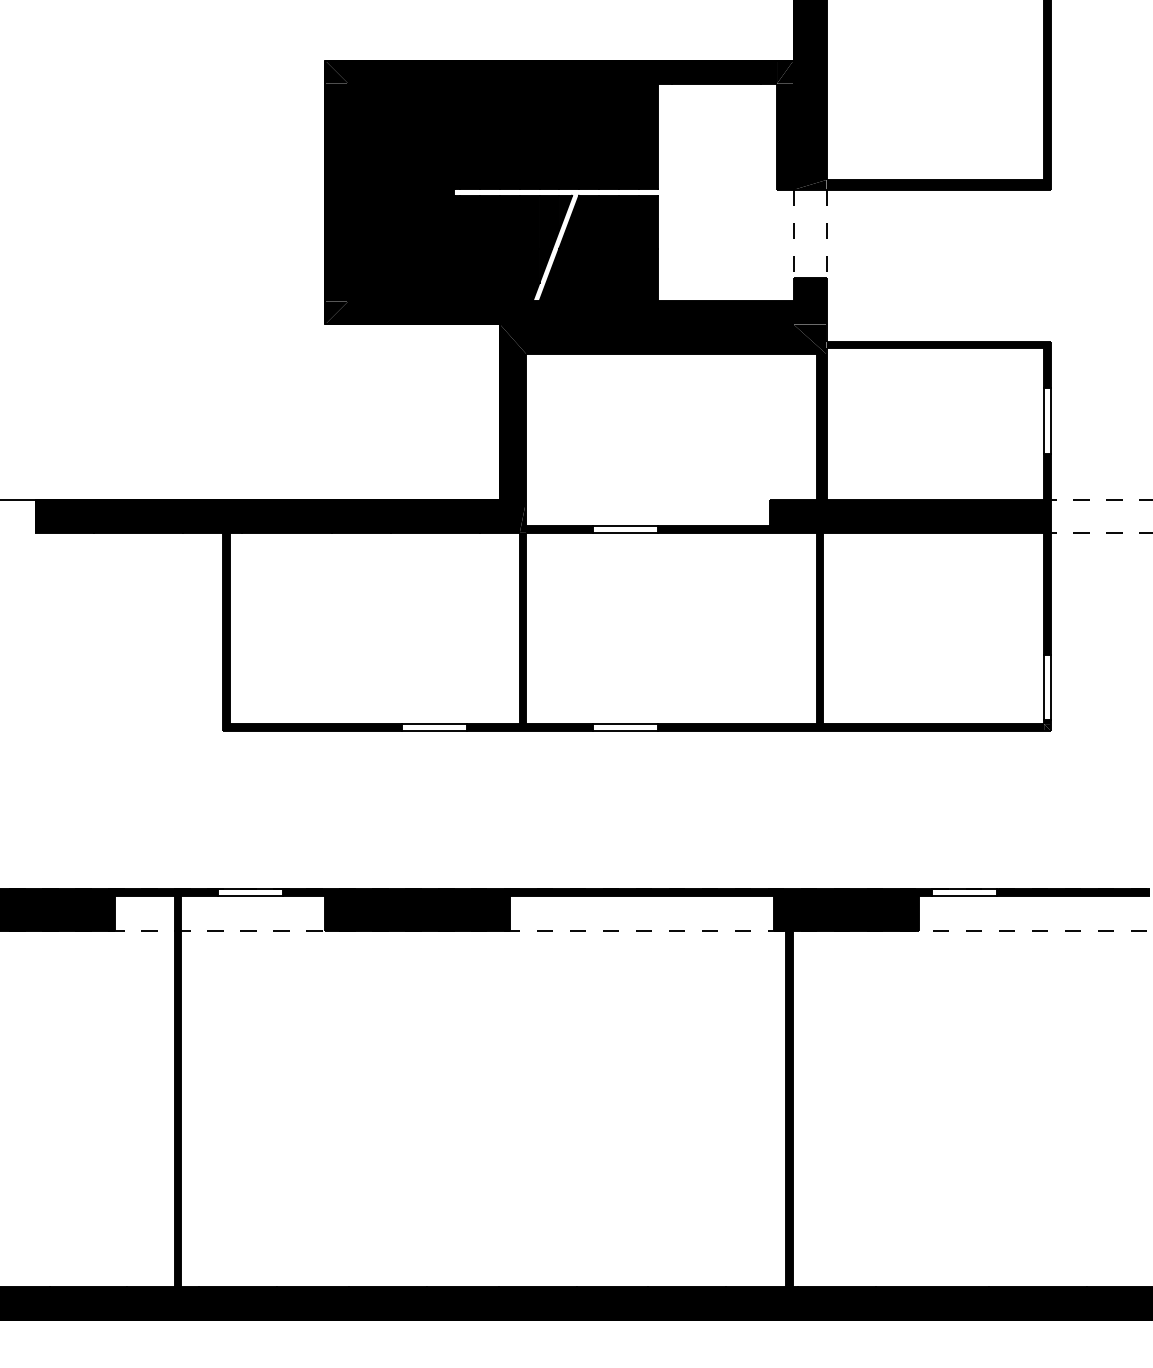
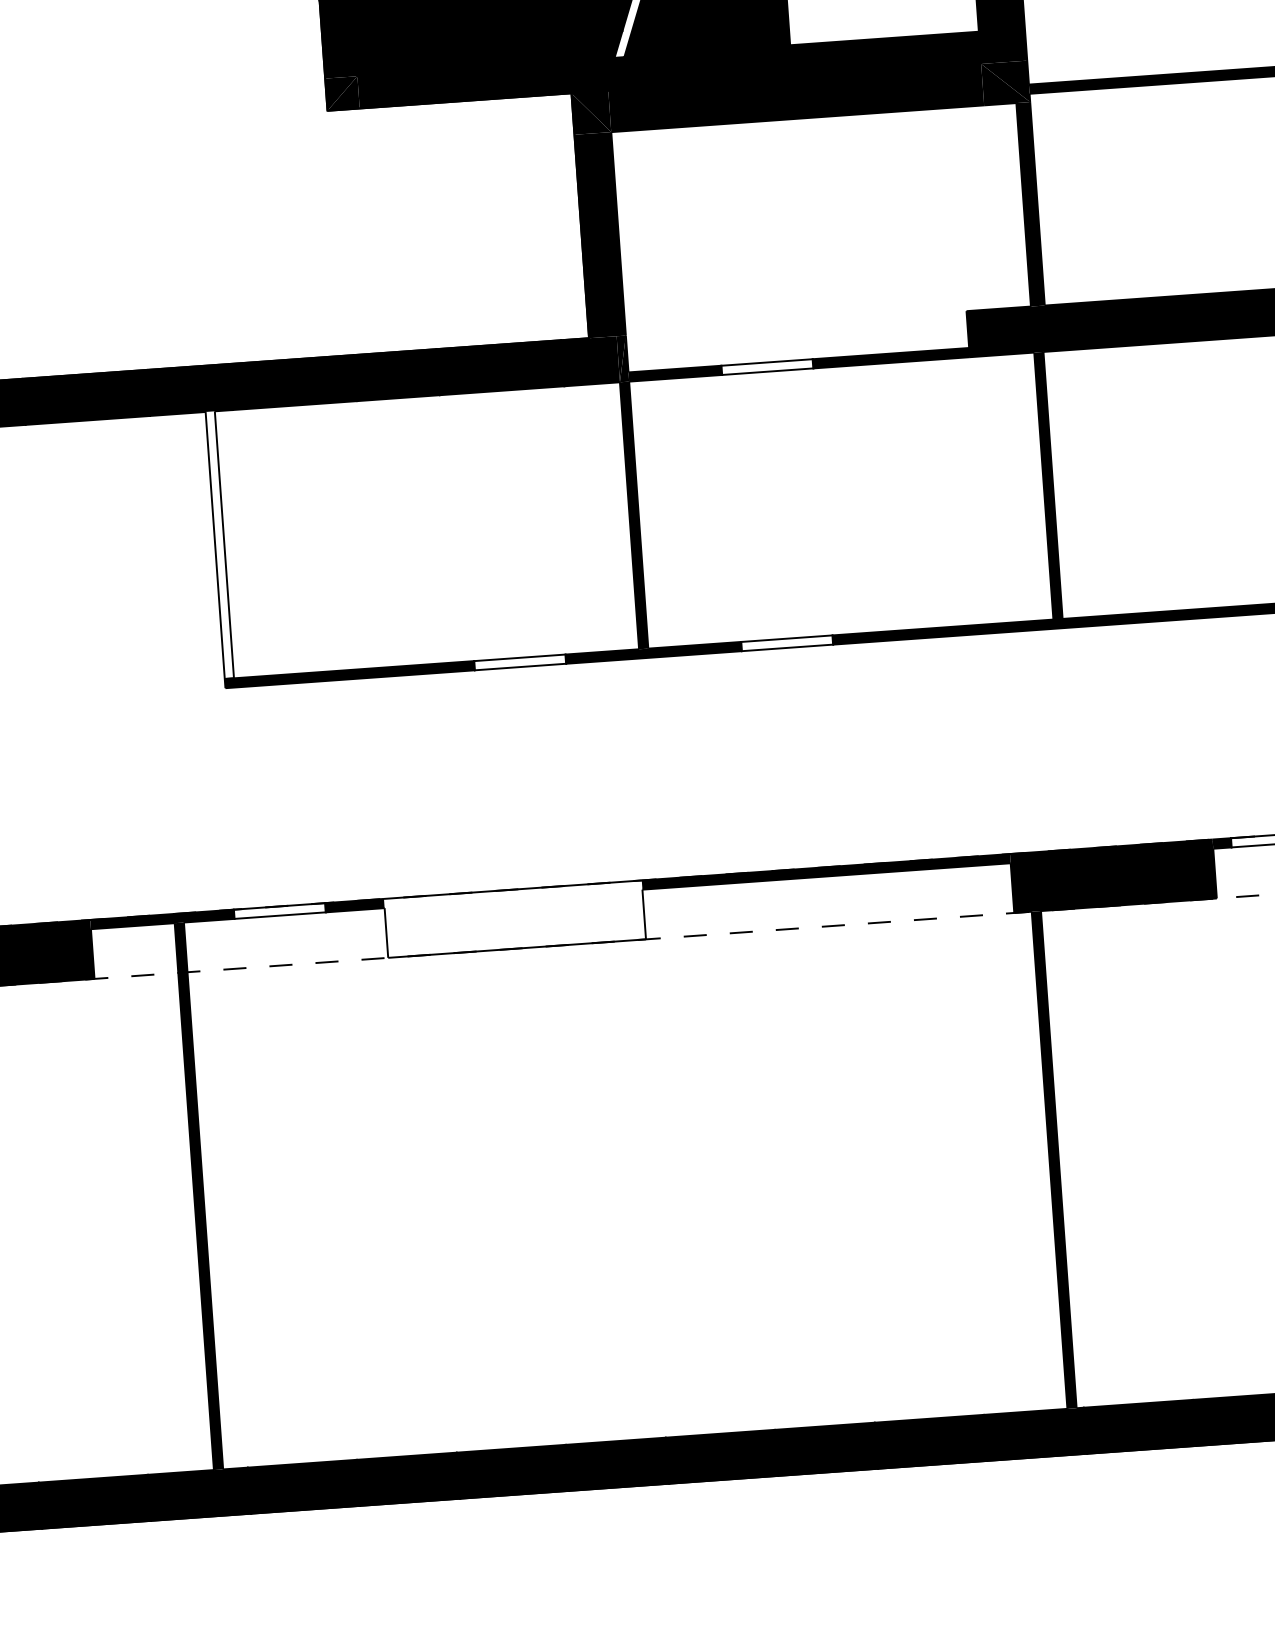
fill: (226, 628) -> (220, 545), removed
fill: (417, 910) -> (514, 919), removed

